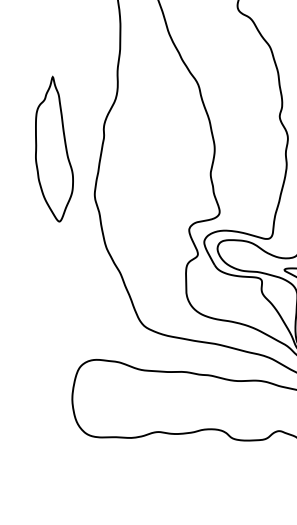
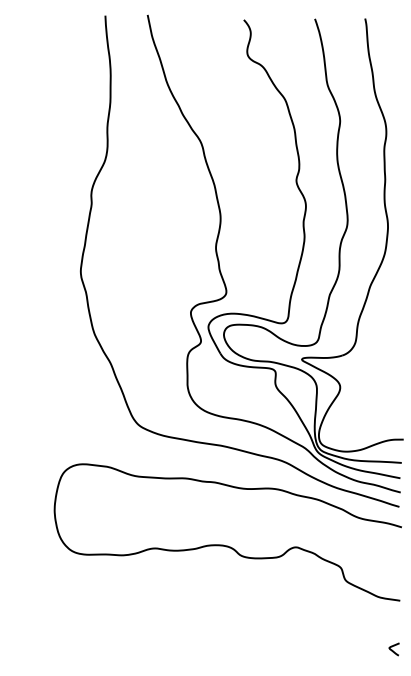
part: (54, 149) -> (33, 218), removed

